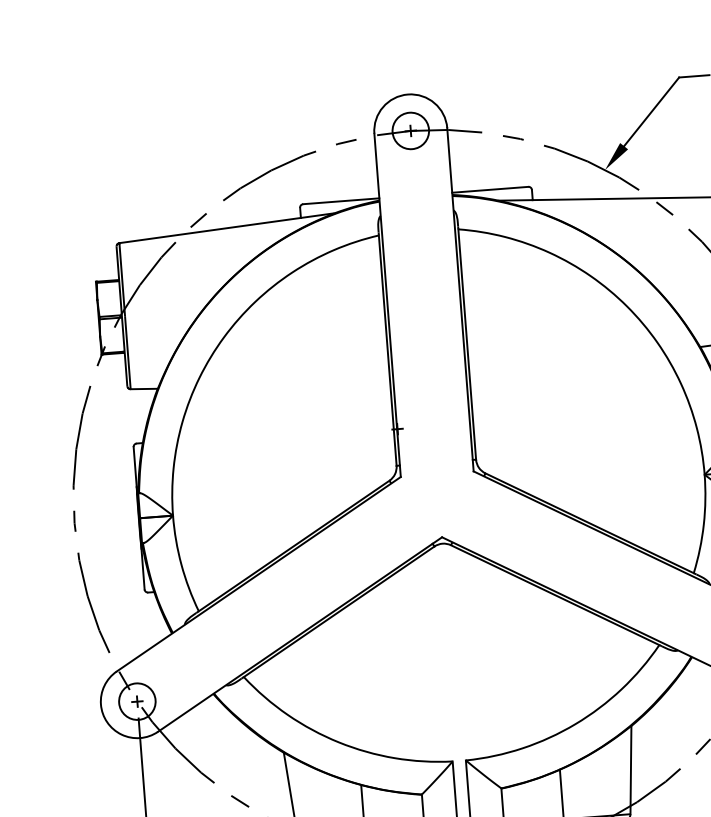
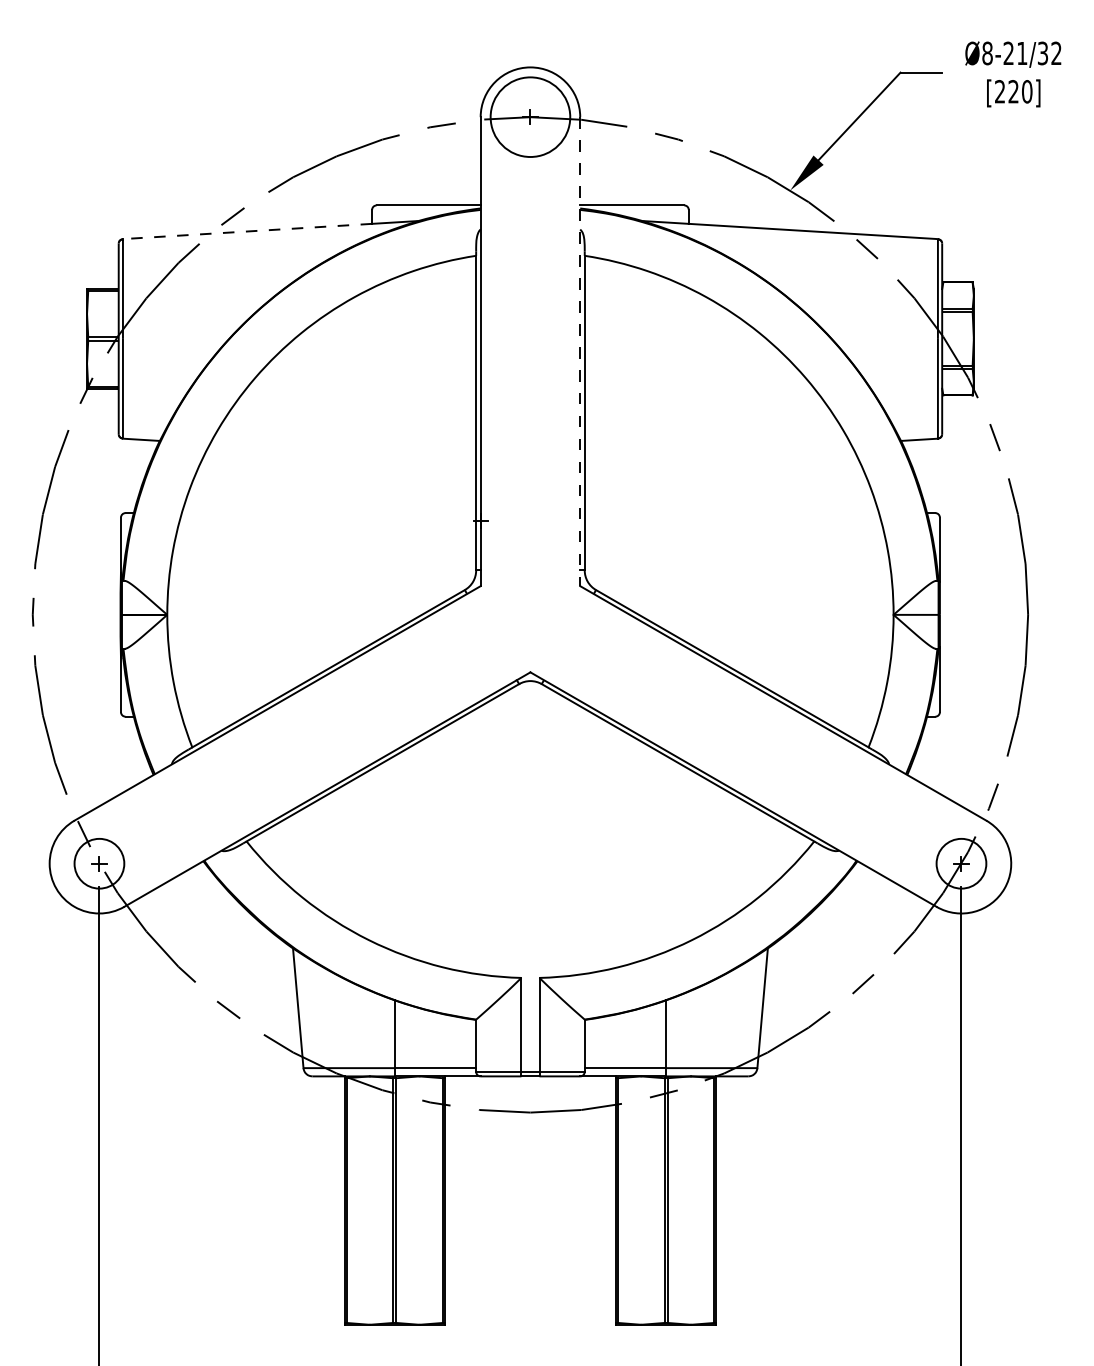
circle: (410, 131) -> (530, 117), size x1.6
line: (210, 230) -> (247, 231), solid -> dashed
line: (460, 300) -> (580, 352), solid -> dashed

